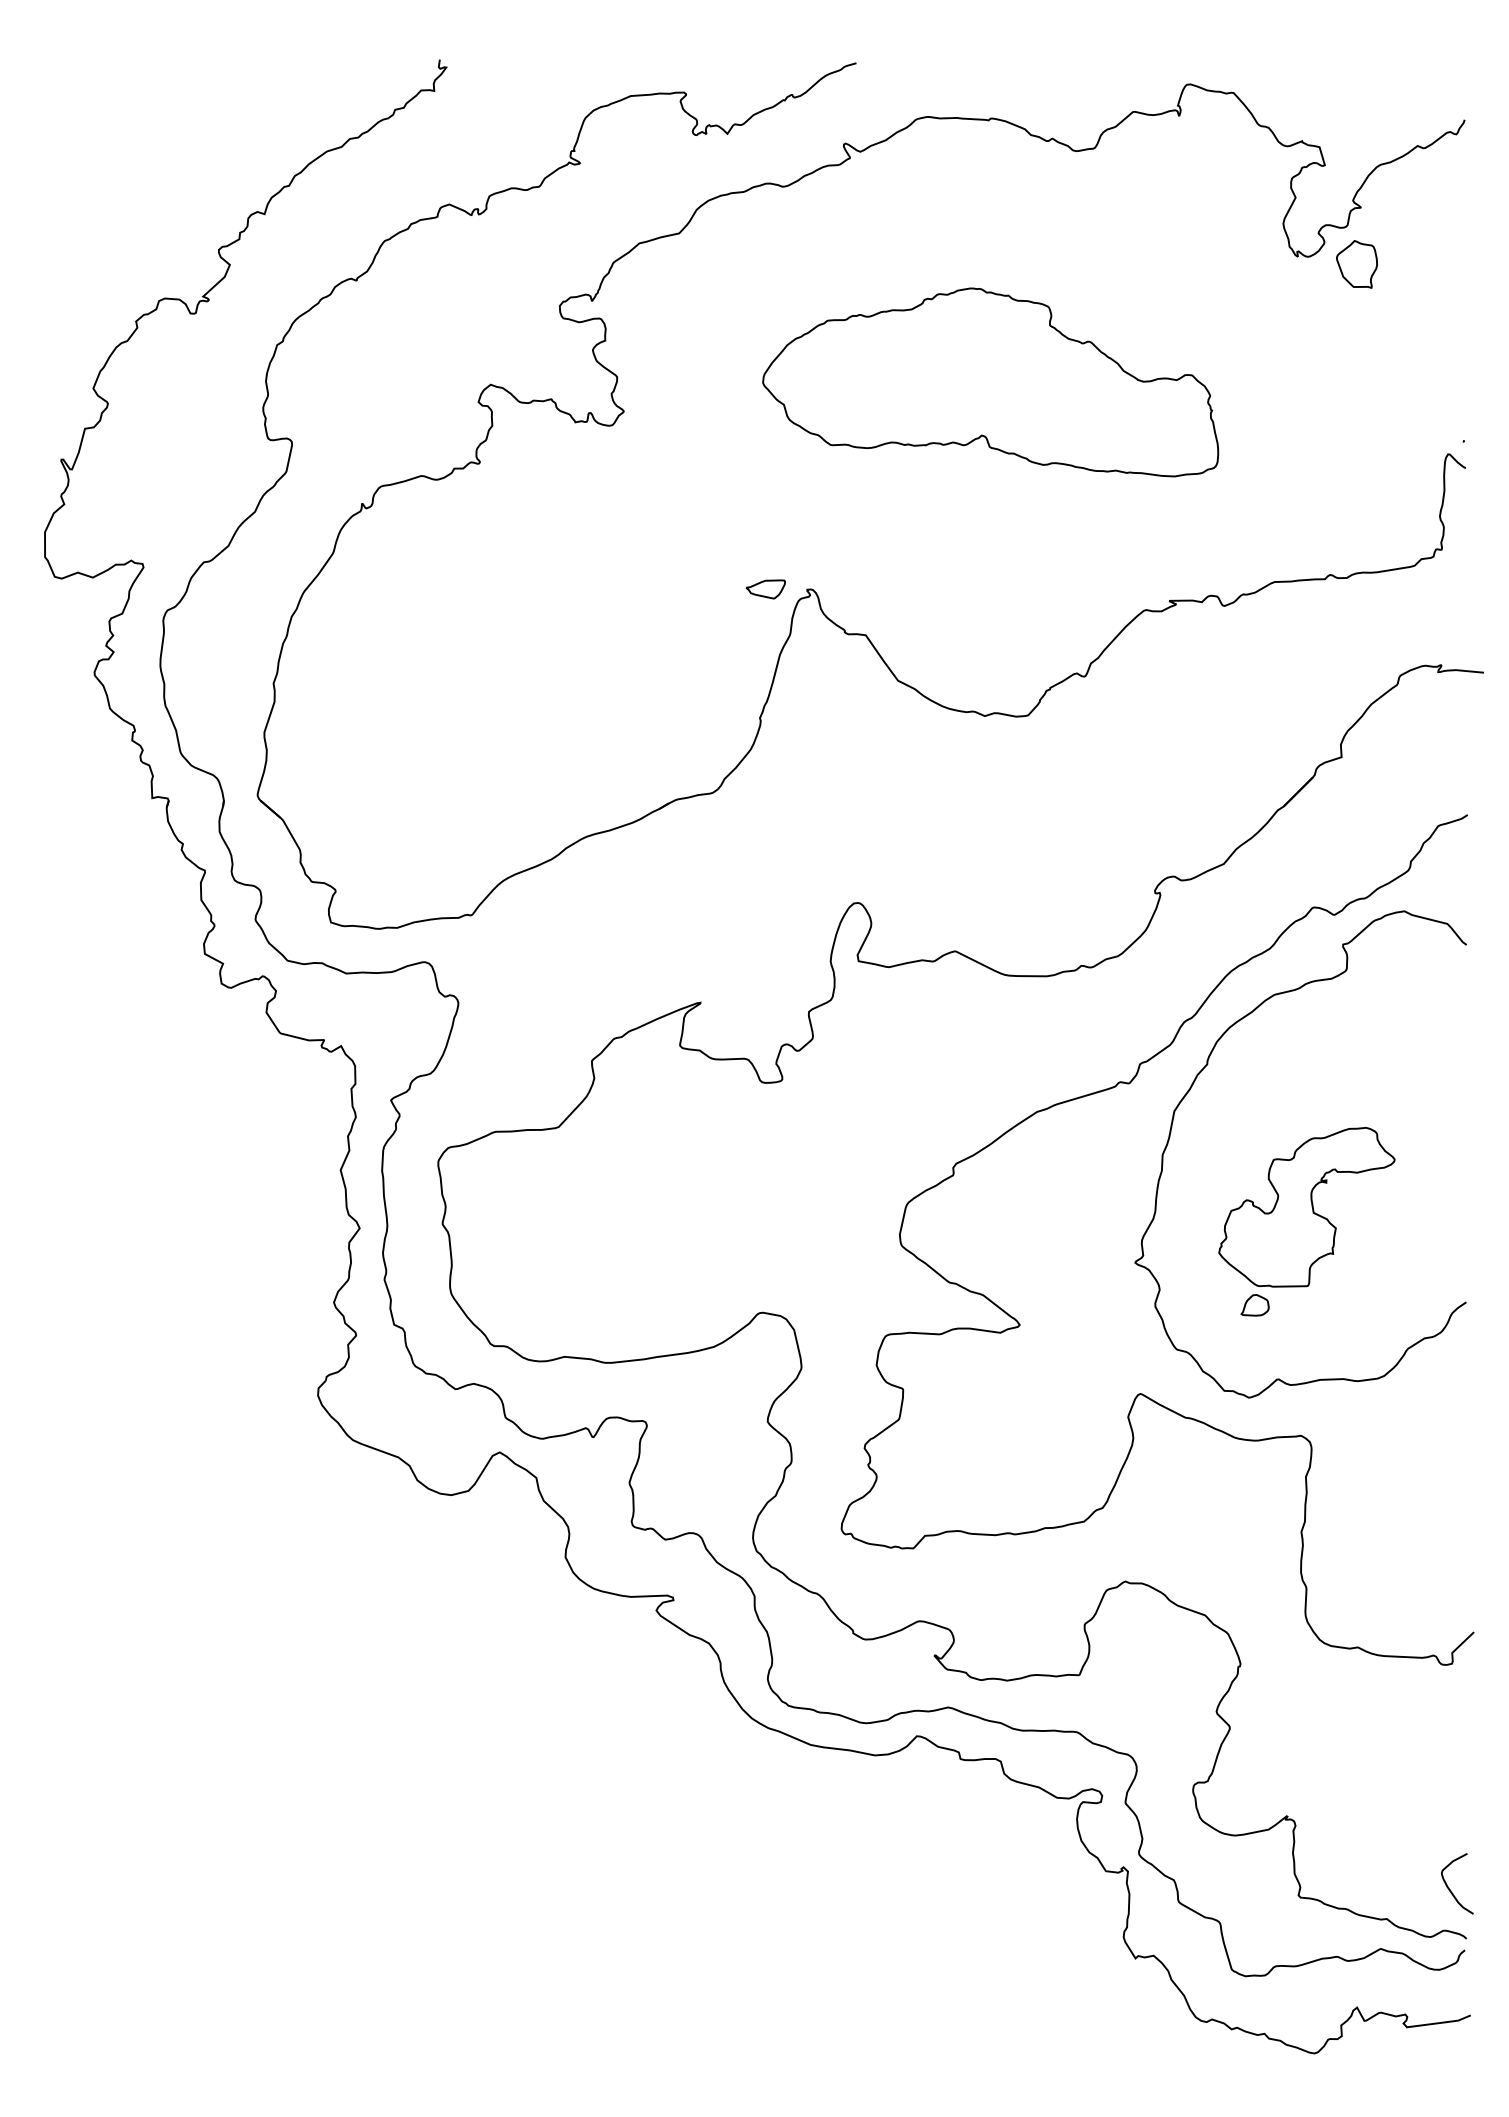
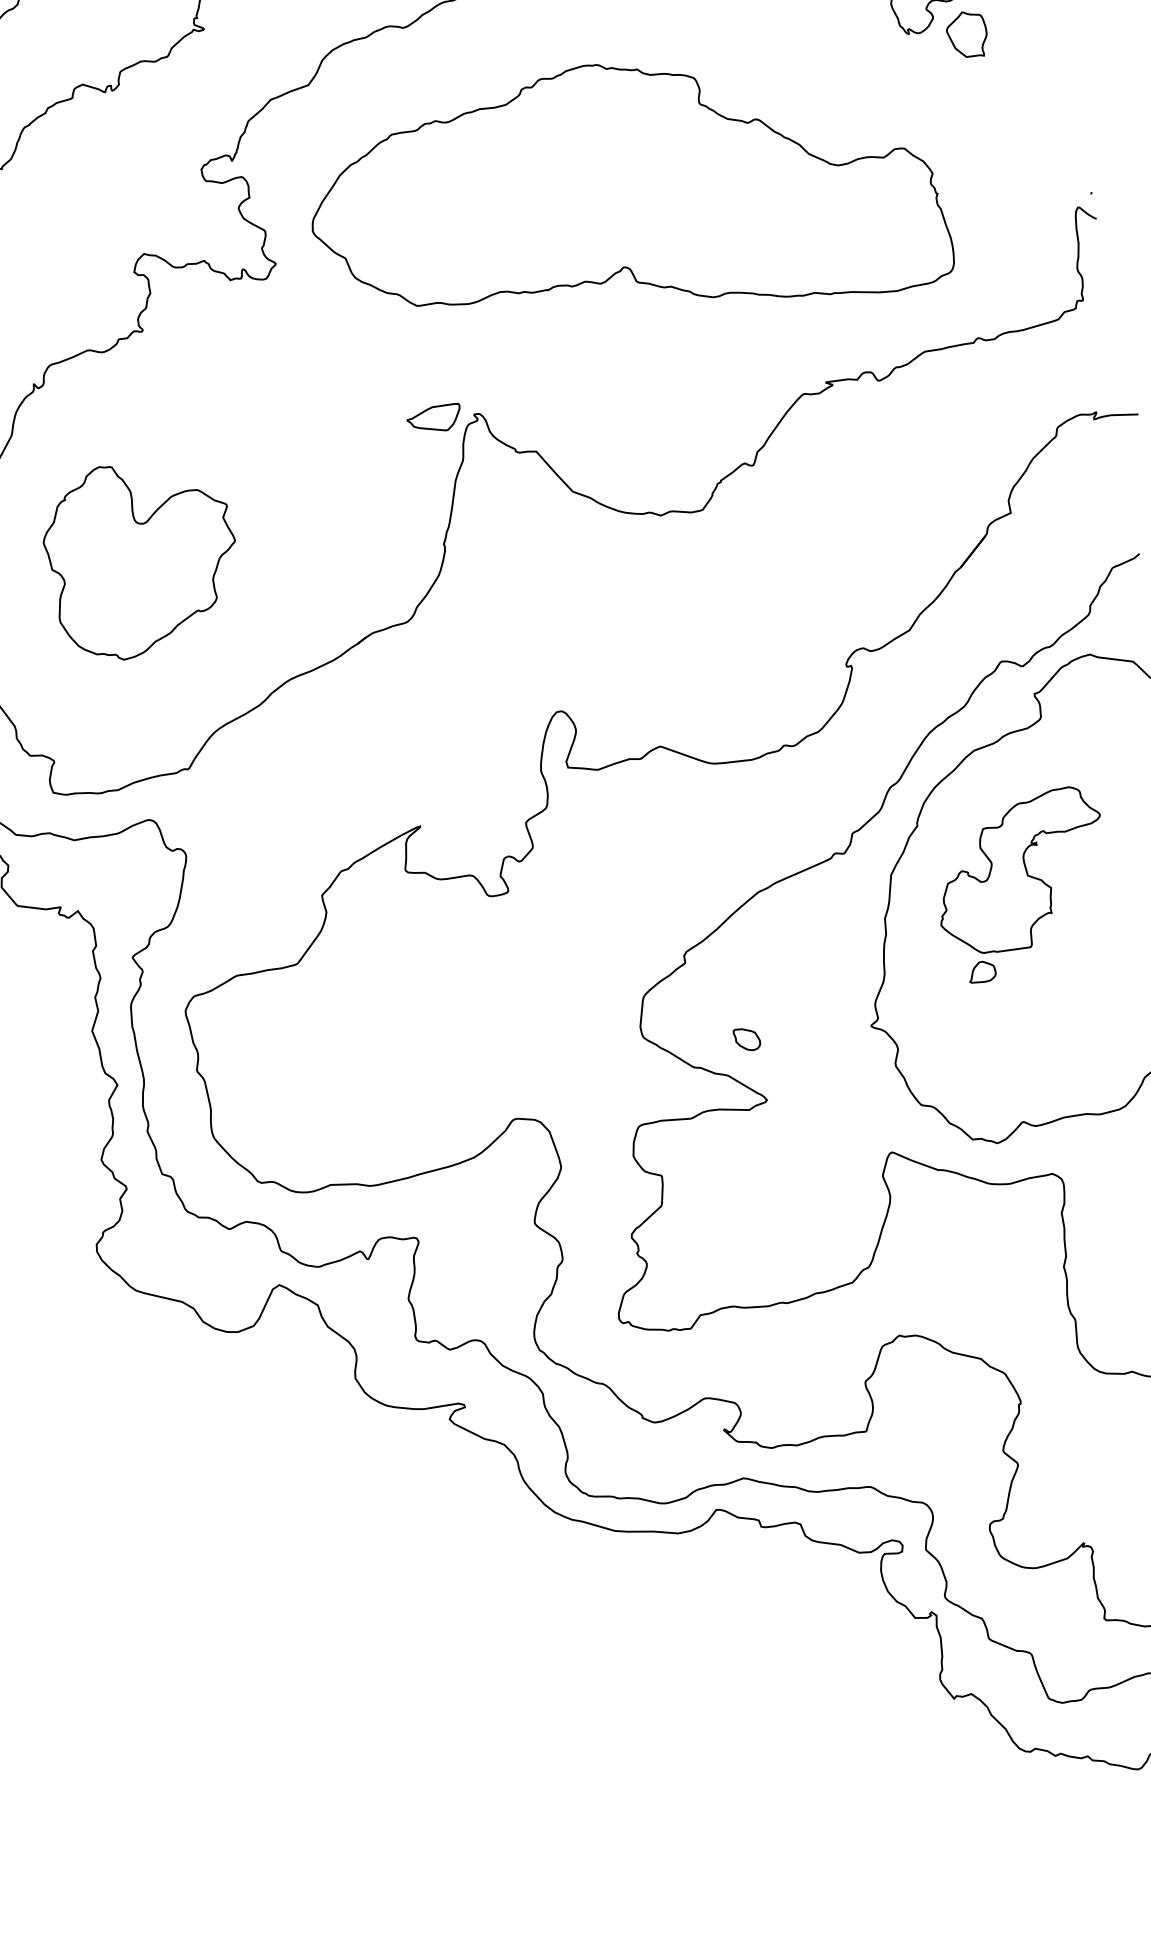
part: (990, 382) -> (626, 192), size x1.43
part: (765, 589) -> (433, 419), size x1.43
part: (449, 695) -> (141, 559), added
part: (1306, 1221) -> (1021, 884), moved
part: (1006, 1260) -> (746, 1039), added

